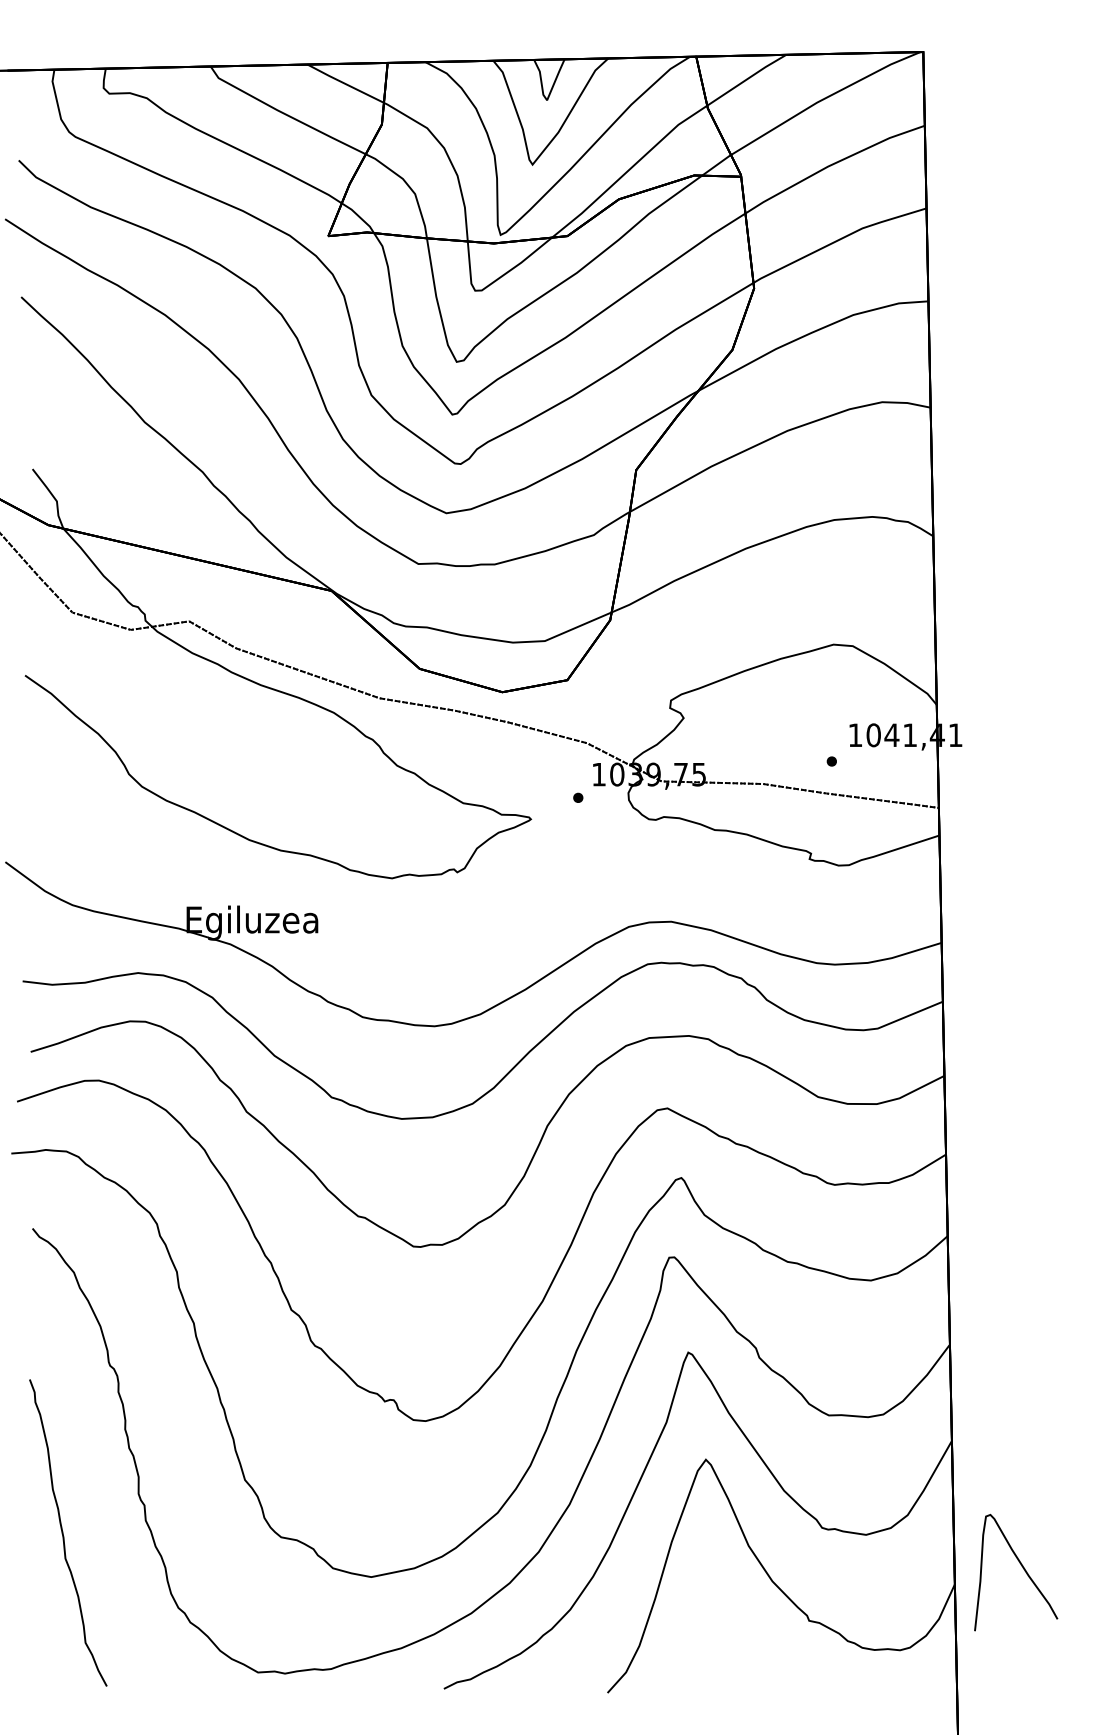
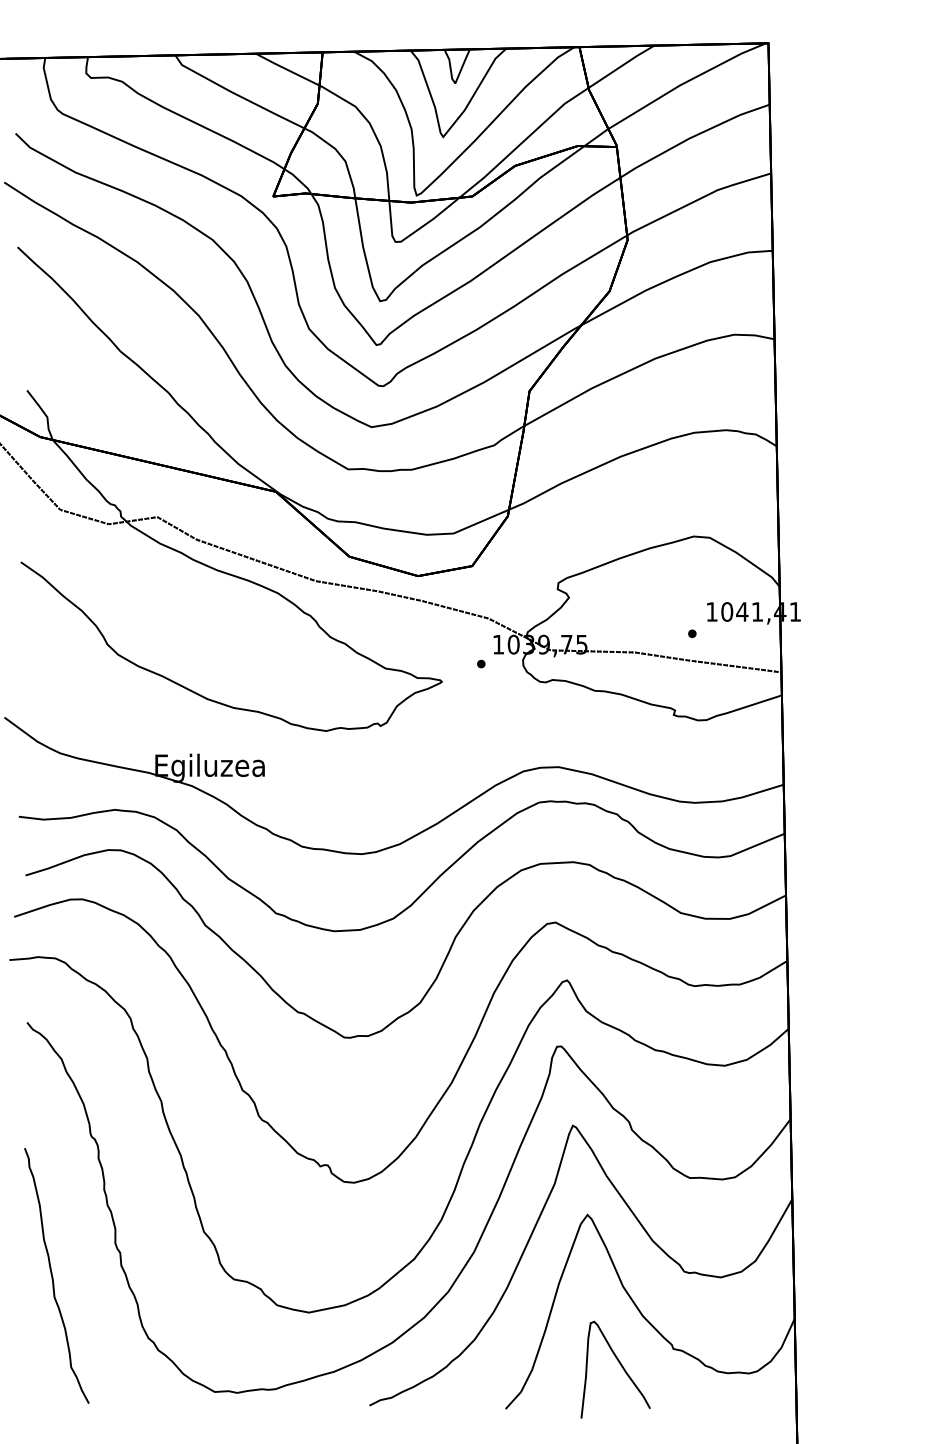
curve: (1023, 1569) -> (621, 1367), moved

